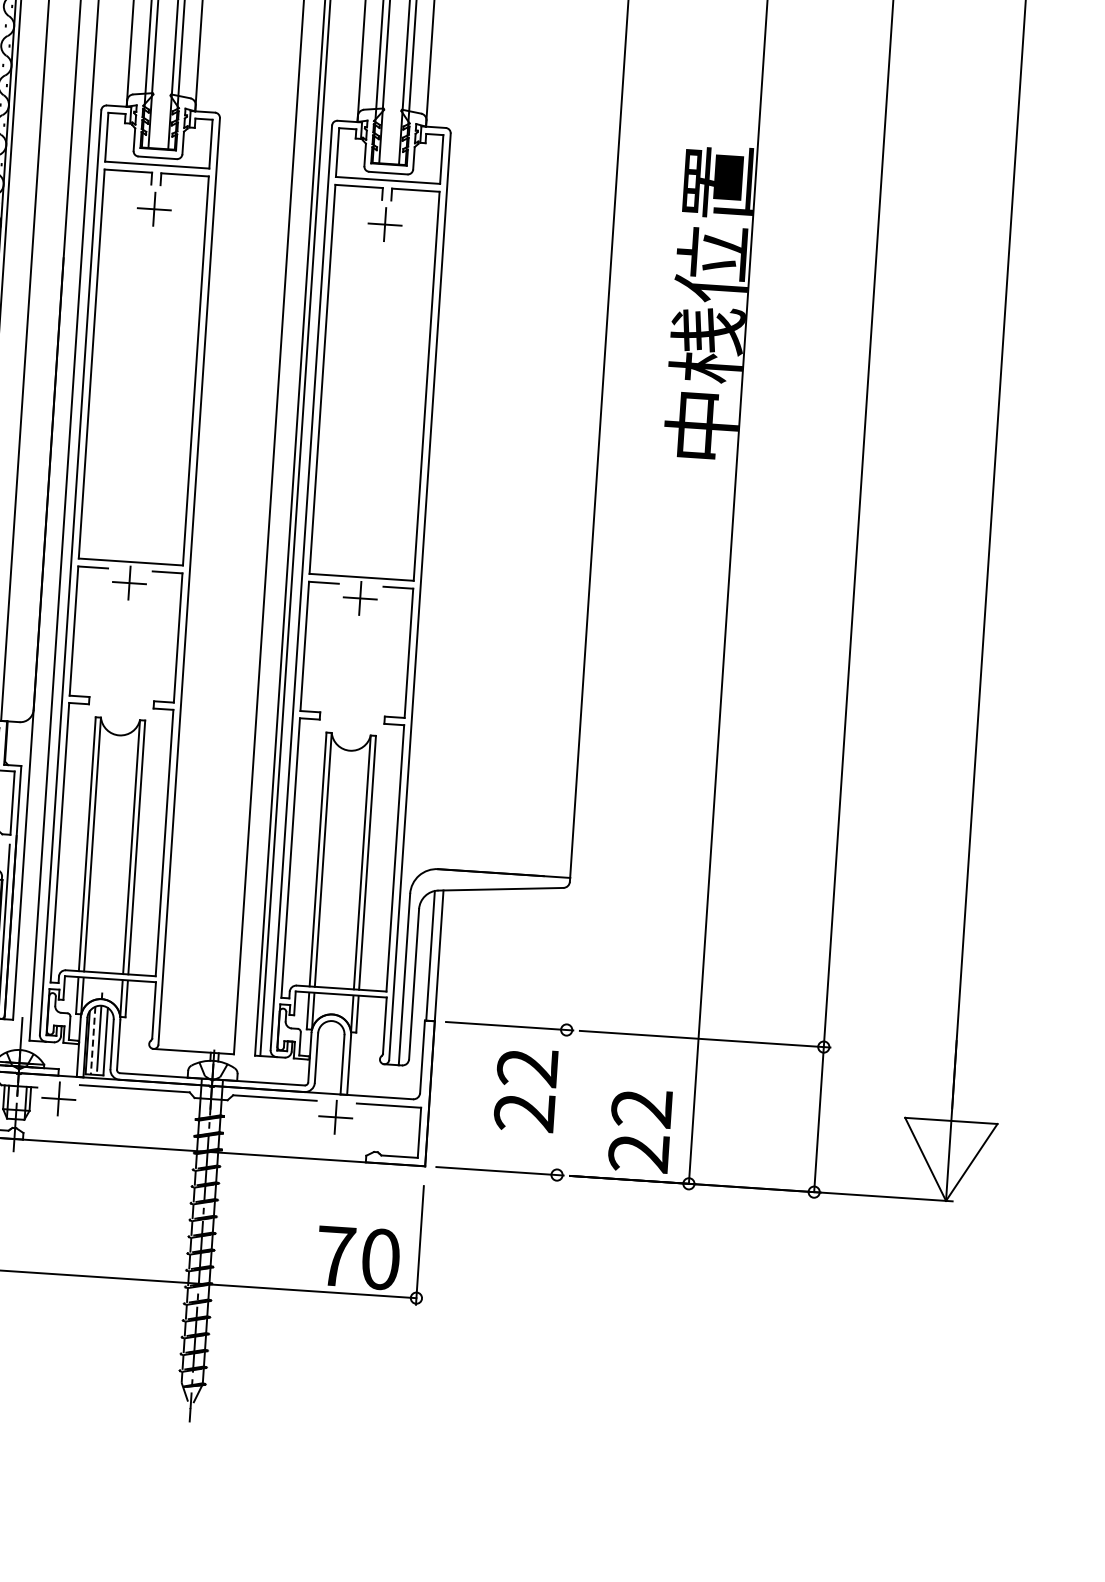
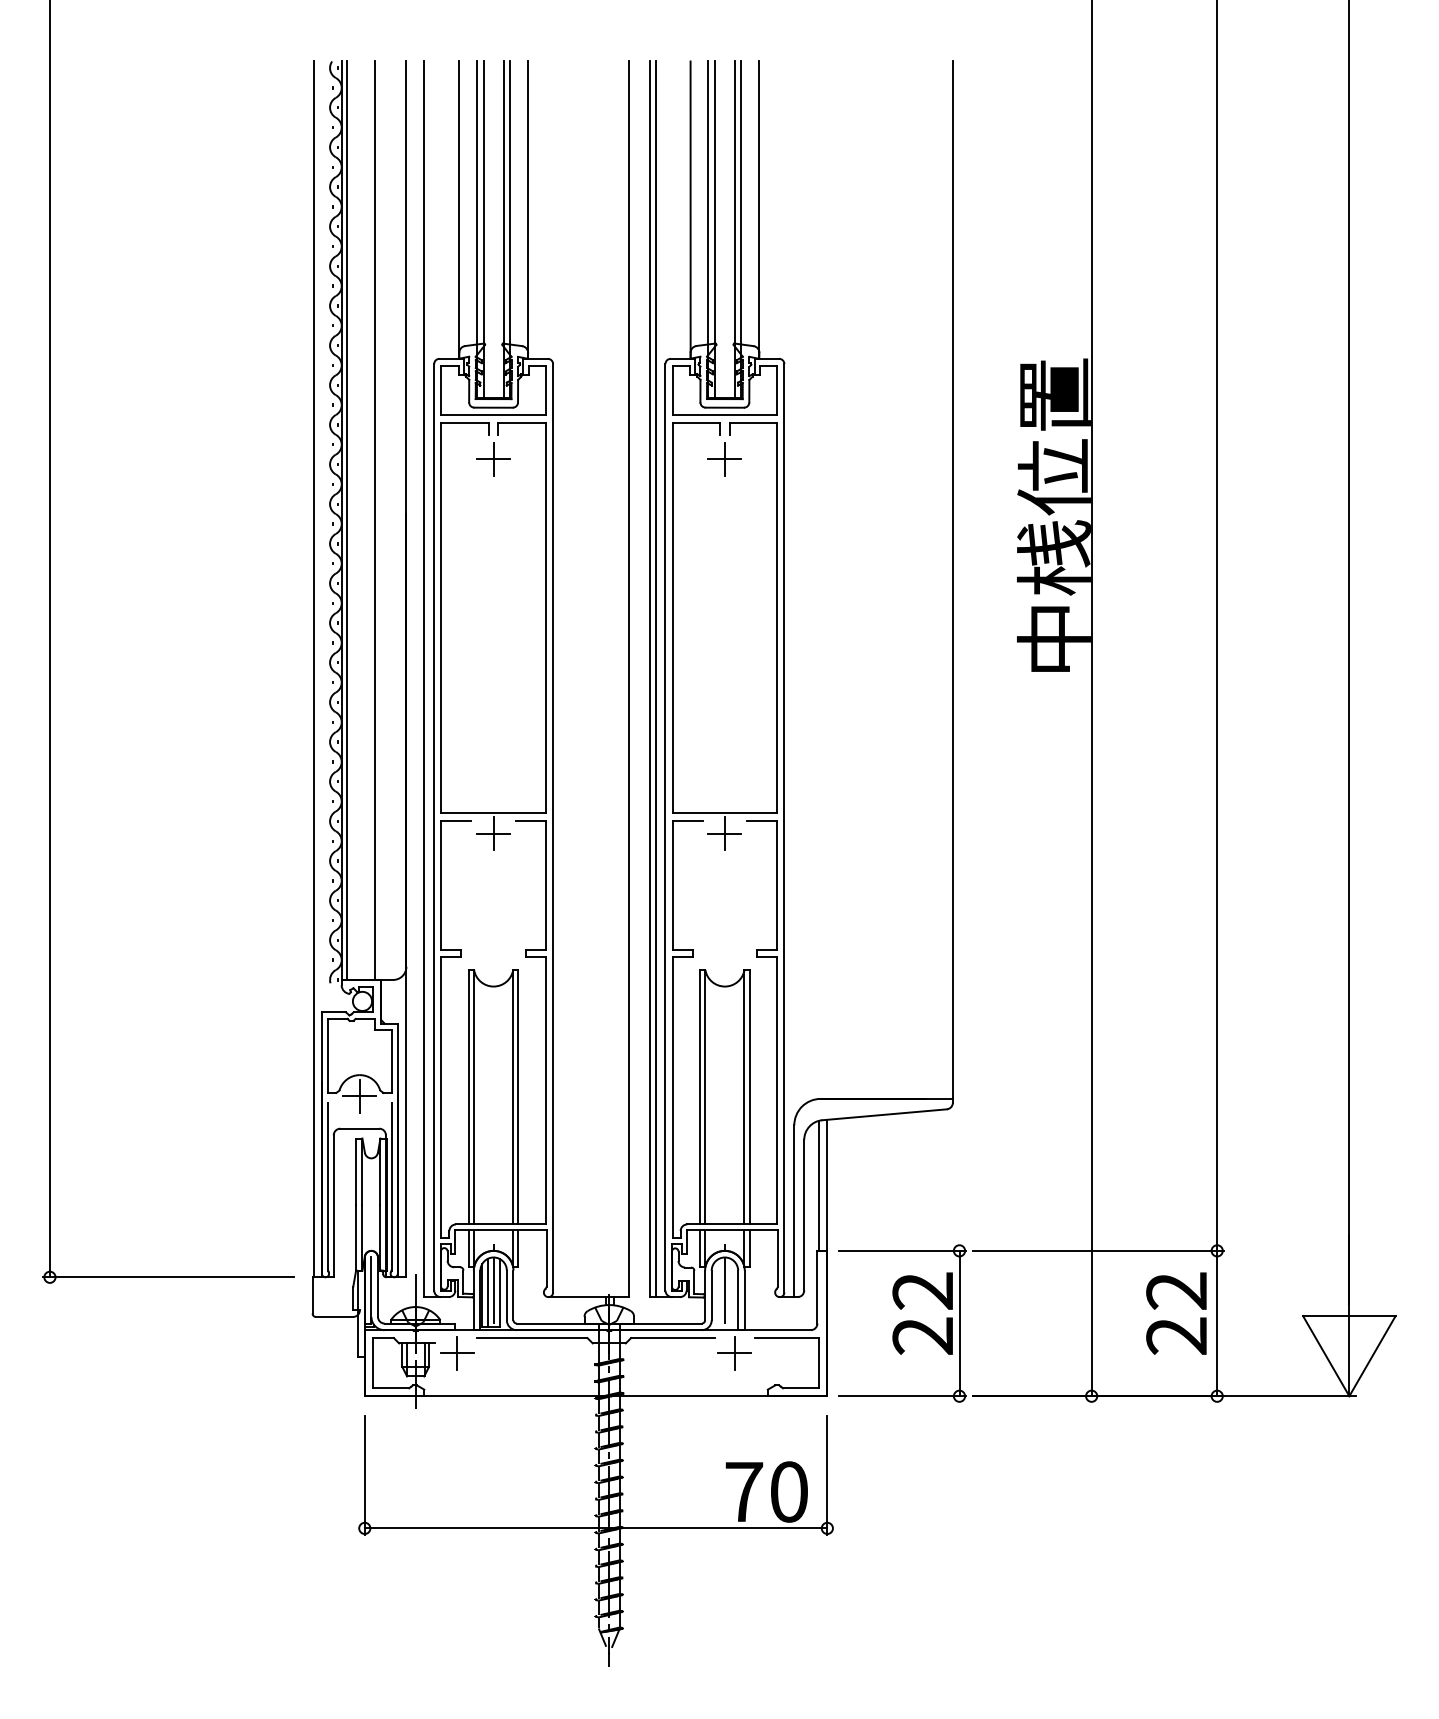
line: (92, 1040) -> (487, 1292), dashed -> solid
line: (330, 1046) -> (724, 1283), added
line: (561, 1102) -> (959, 1323), added
text: (640, 1130) -> (1176, 1313), moved

